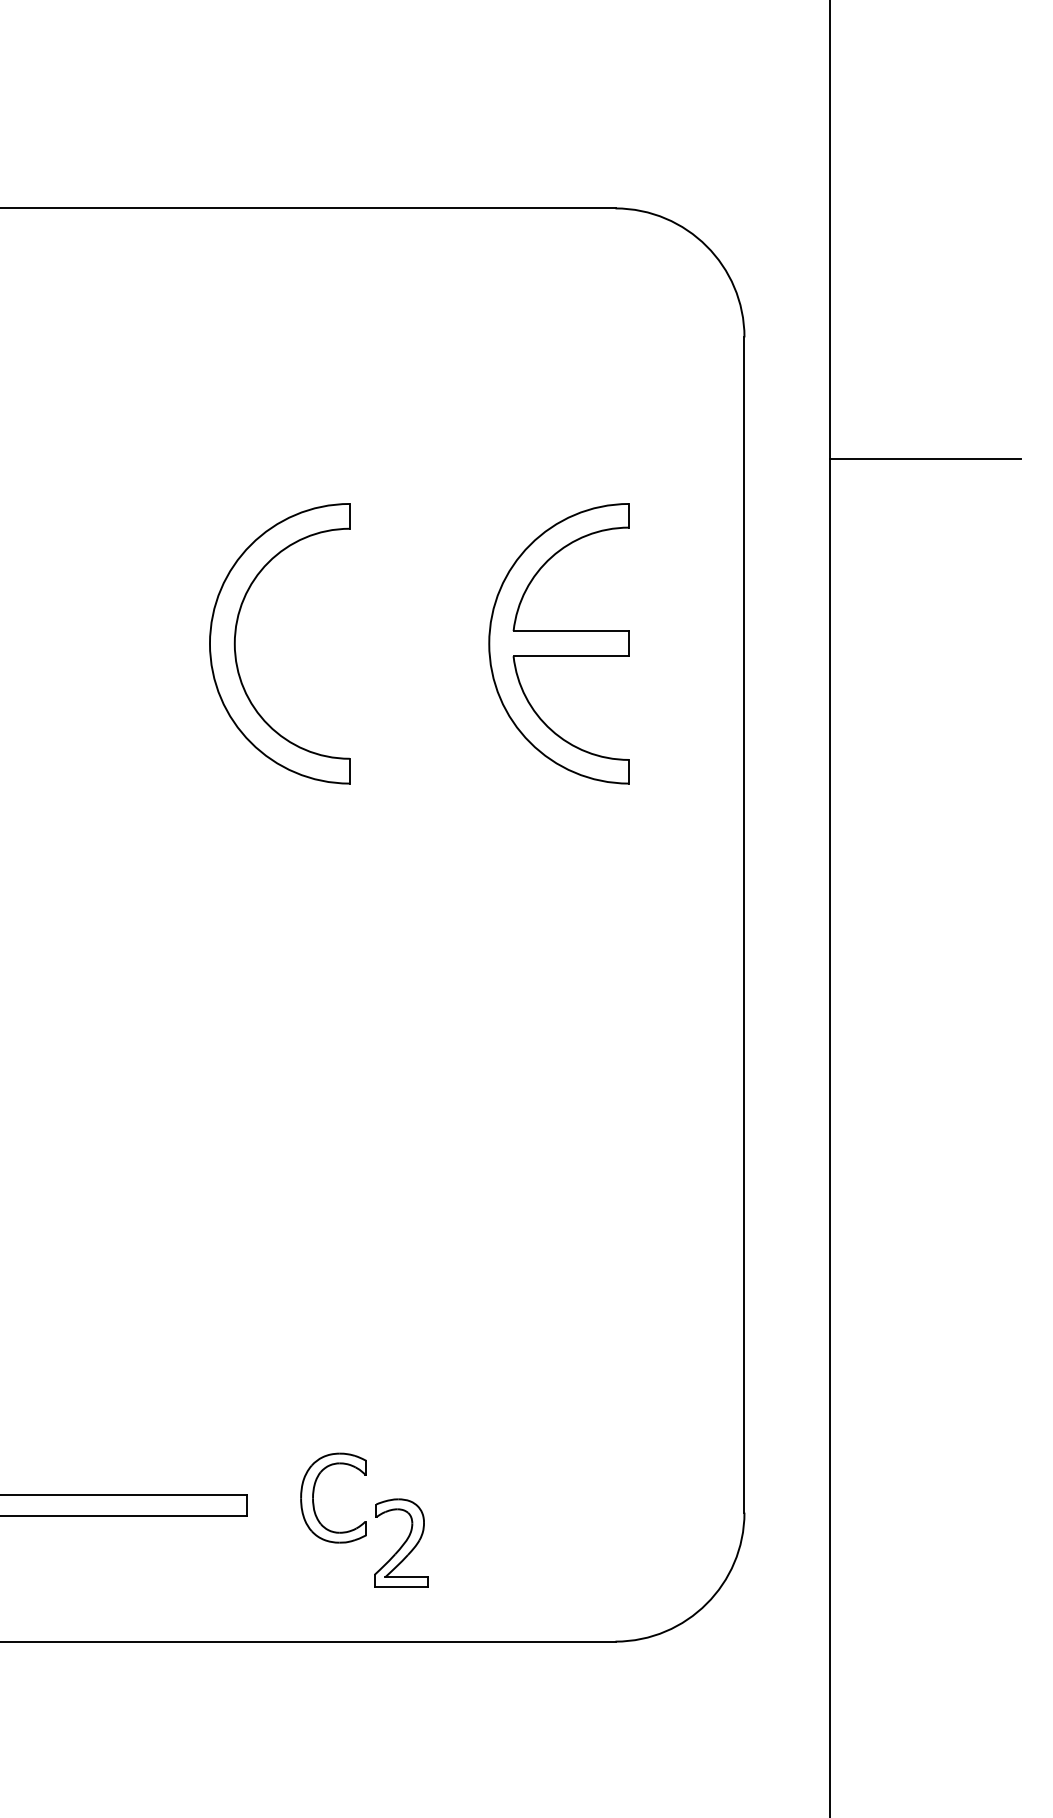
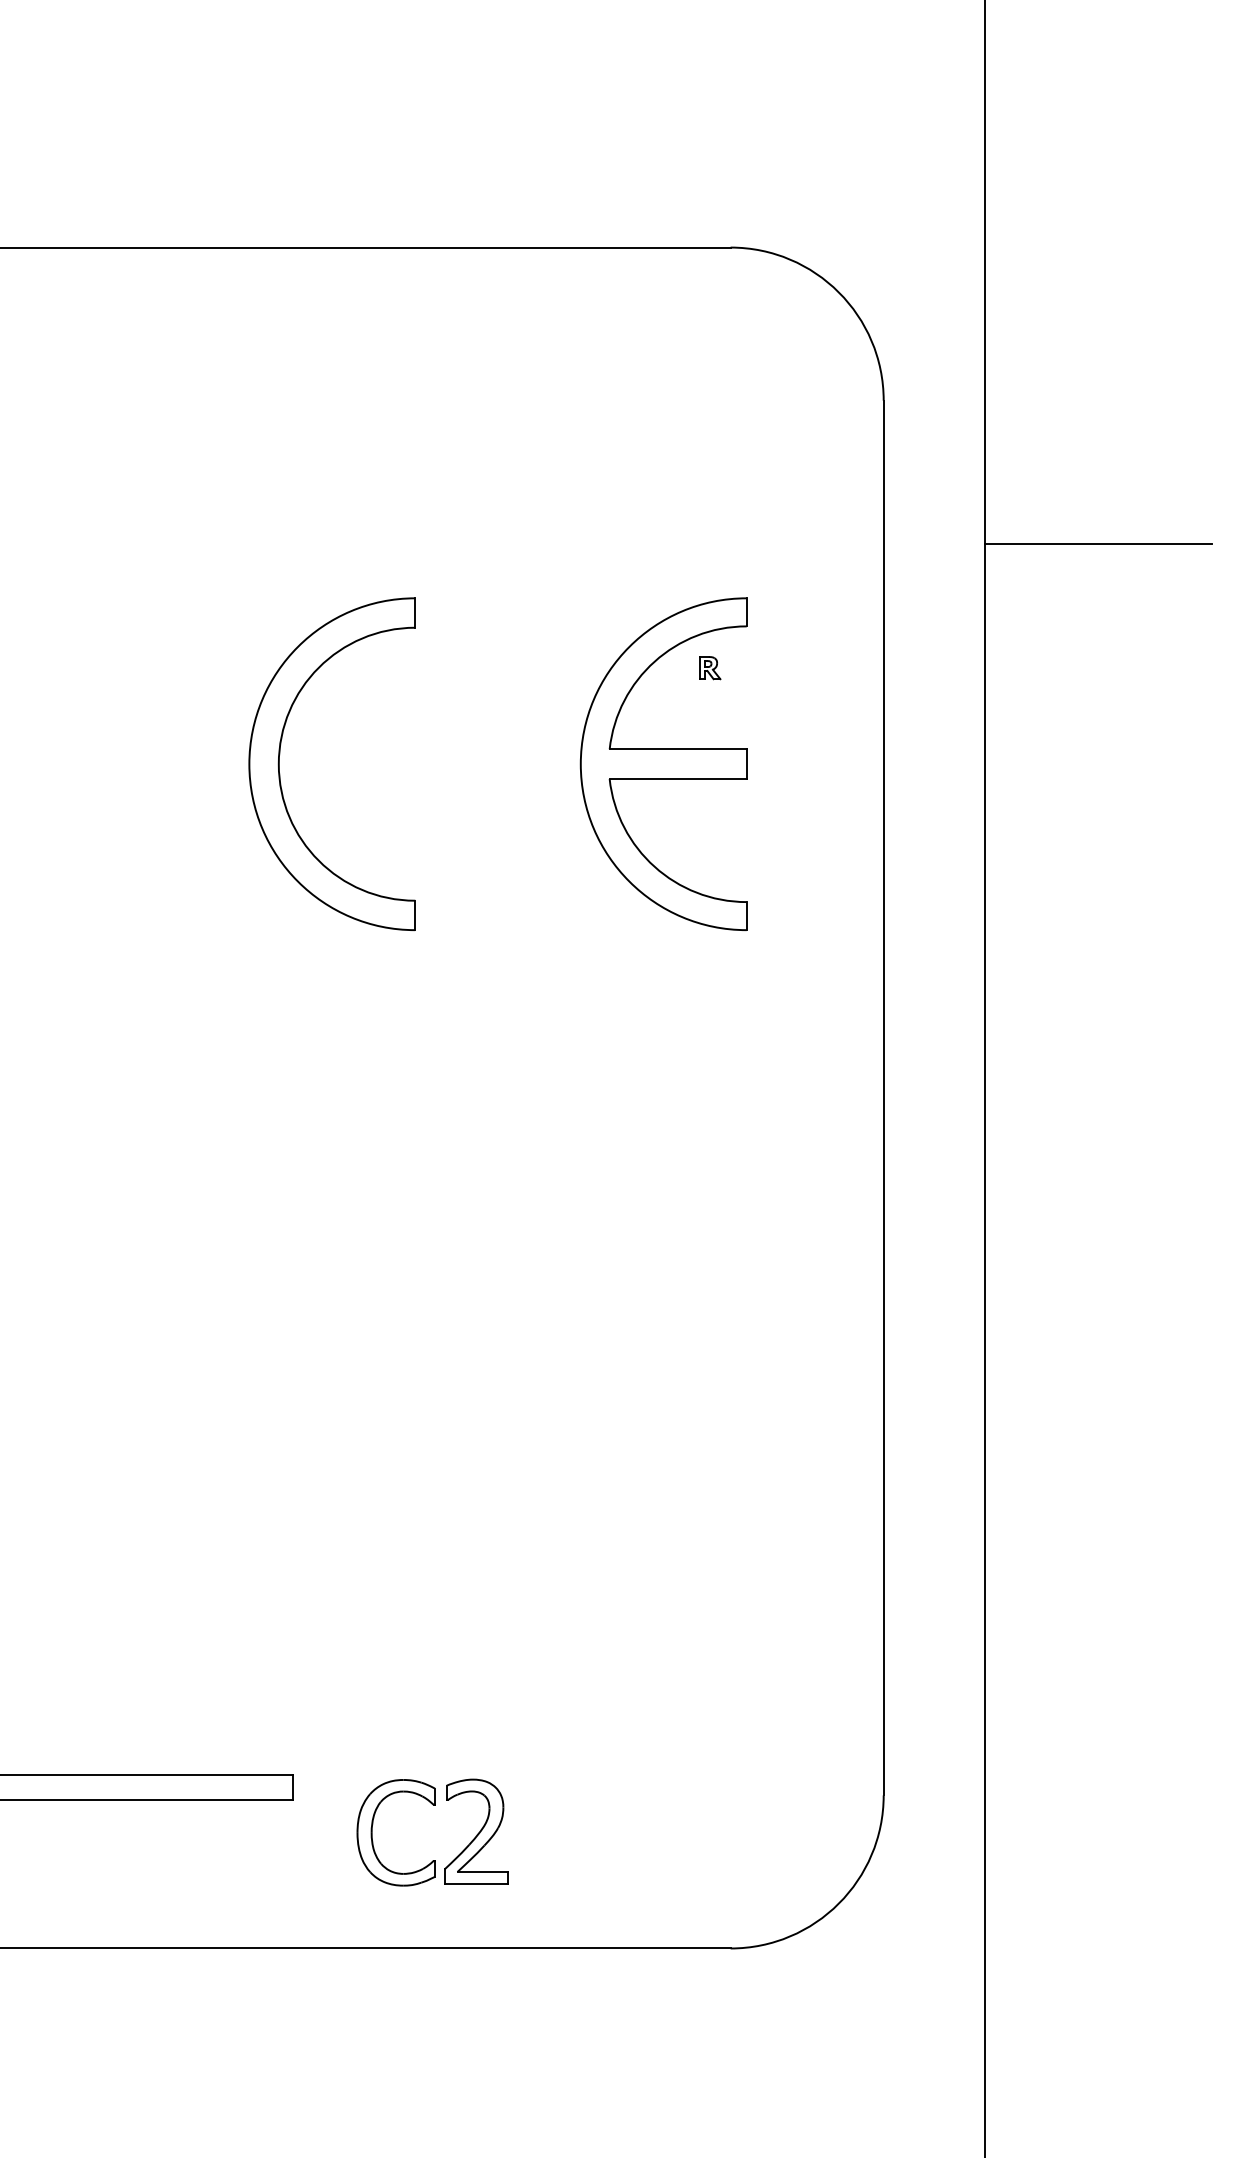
part: (598, 562) -> (710, 667), added
part: (314, 1493) -> (373, 1827), moved

